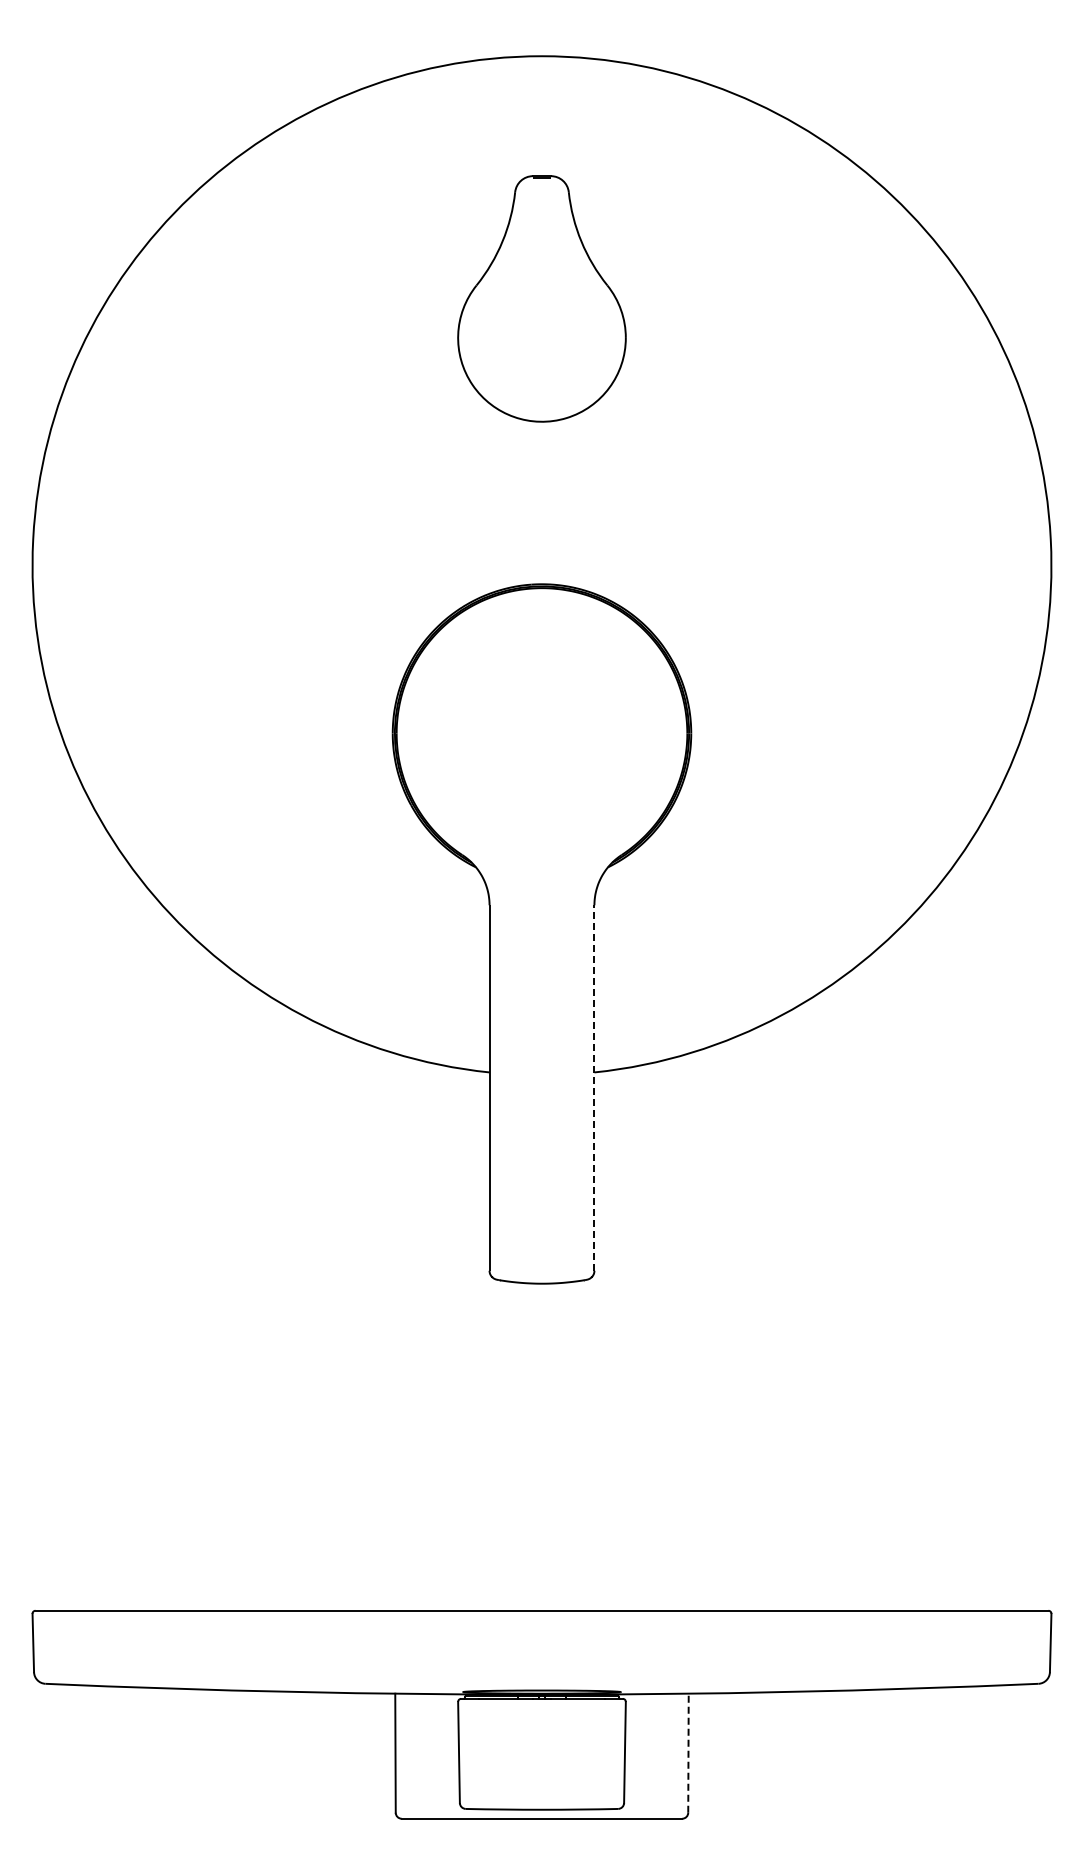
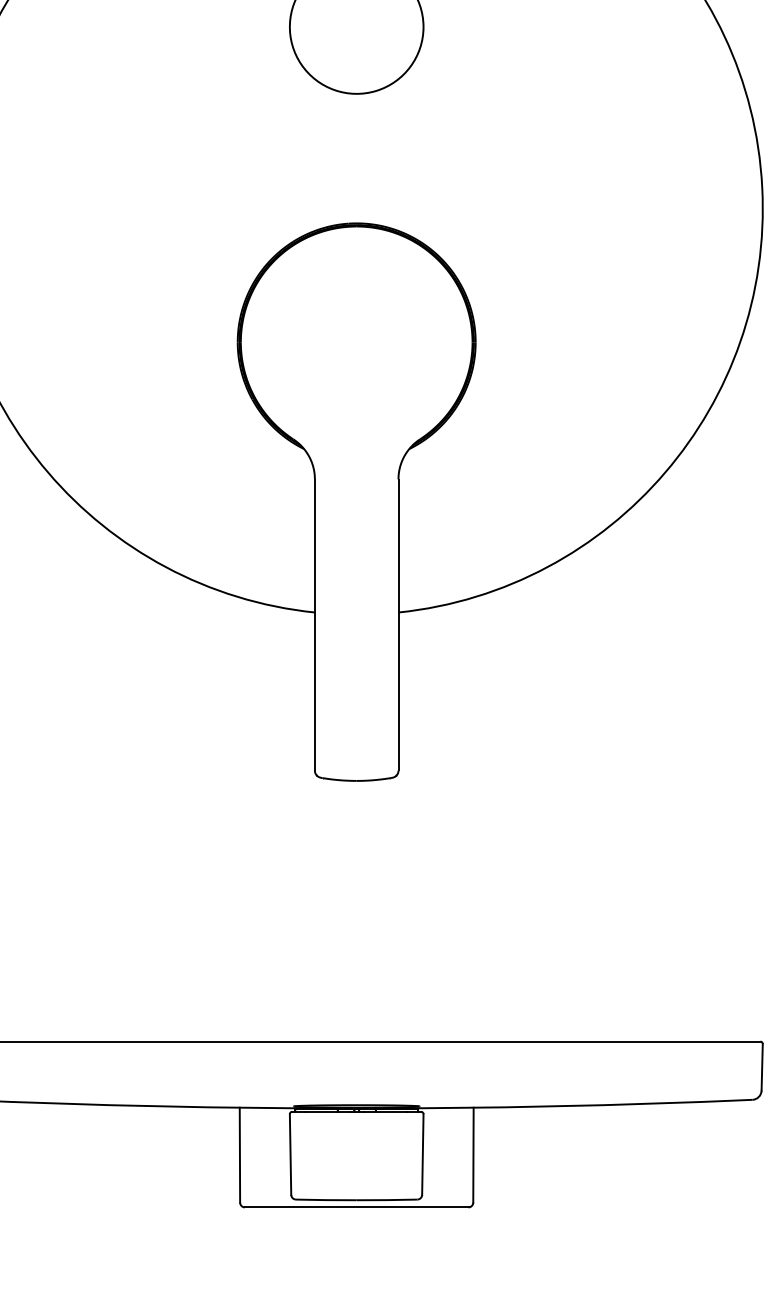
line: (594, 1087) -> (398, 624), dashed -> solid
line: (688, 1753) -> (473, 1155), dashed -> solid

